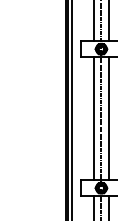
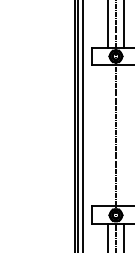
line: (94, 118) -> (108, 135), removed
line: (108, 118) -> (124, 135), removed

